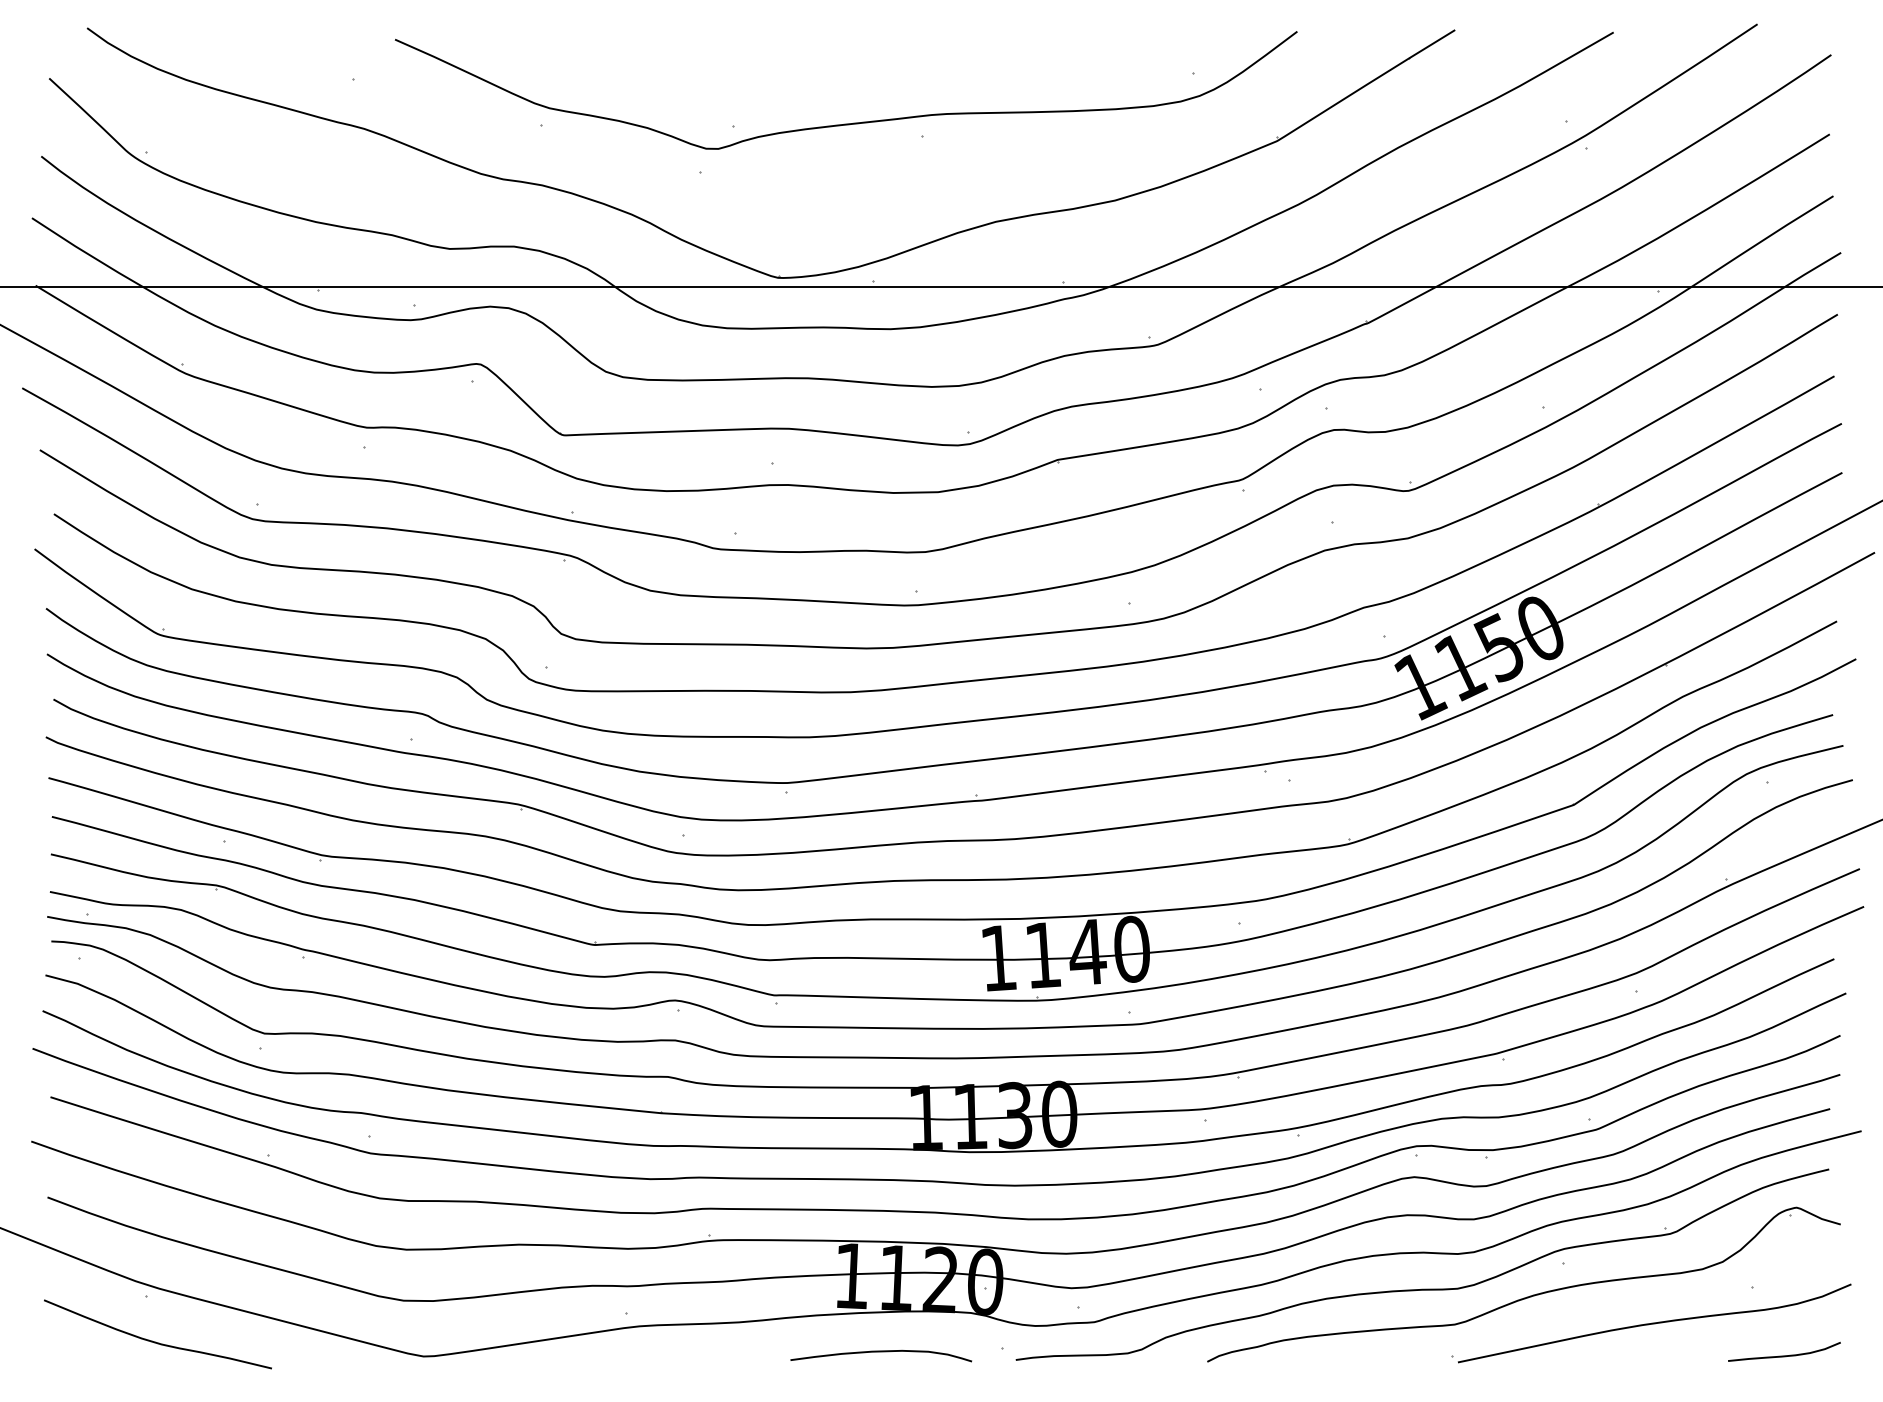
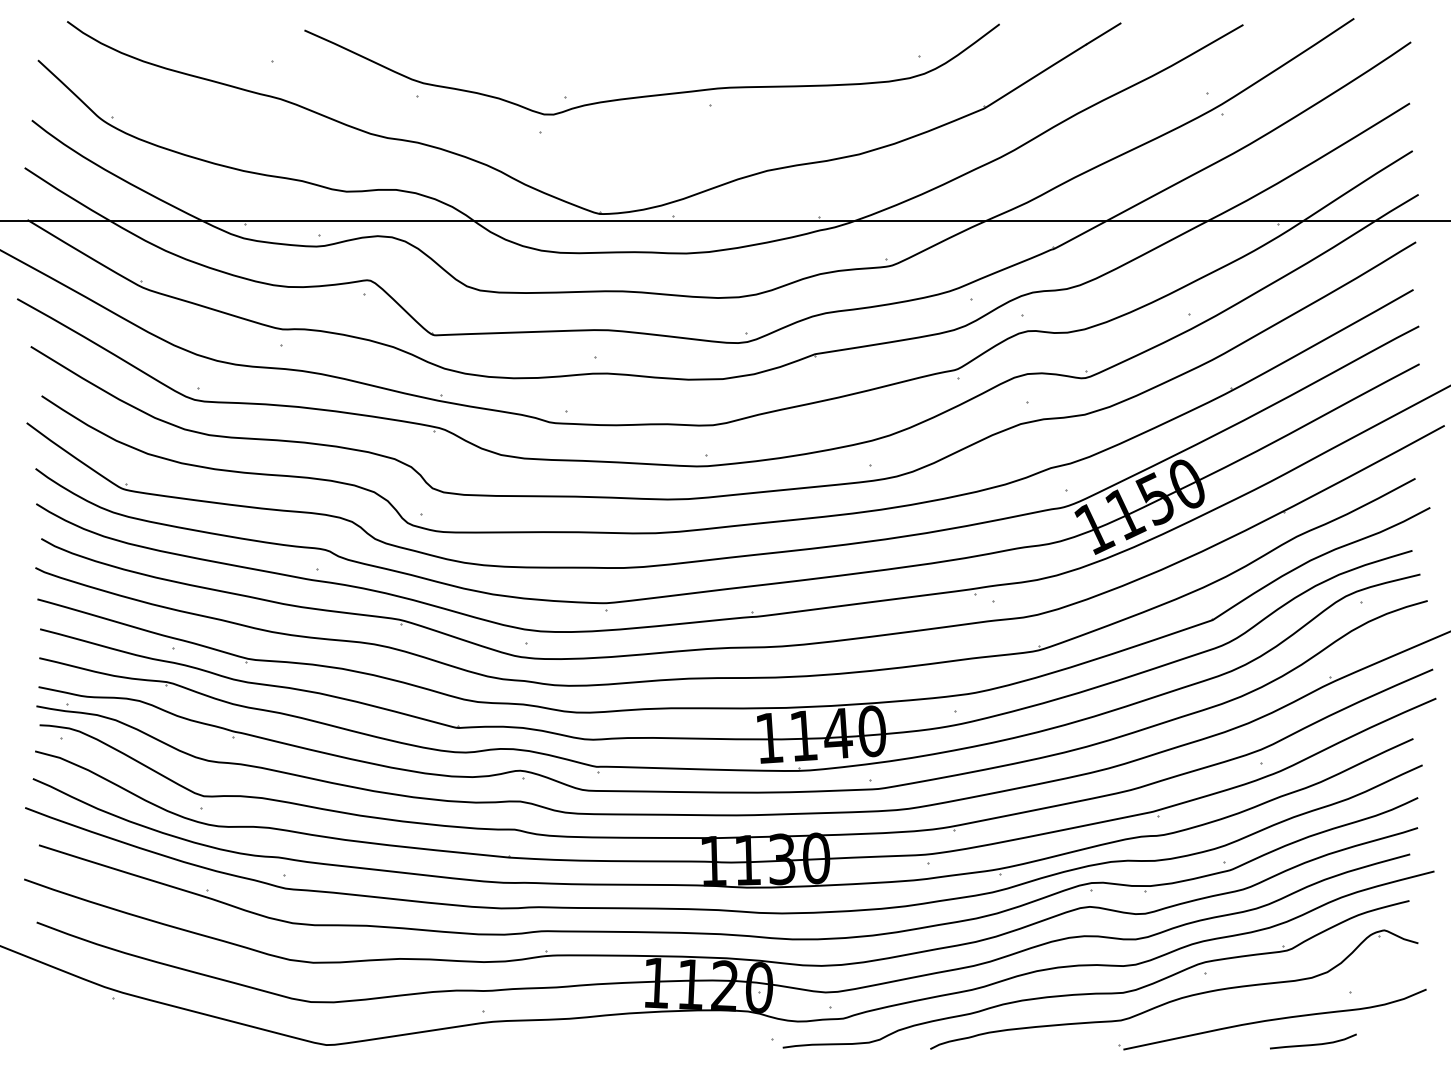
curve: (155, 1341) -> (119, 1033), removed
curve: (881, 1352) -> (679, 1041), removed
curve: (1784, 1355) -> (1313, 1044), moved

